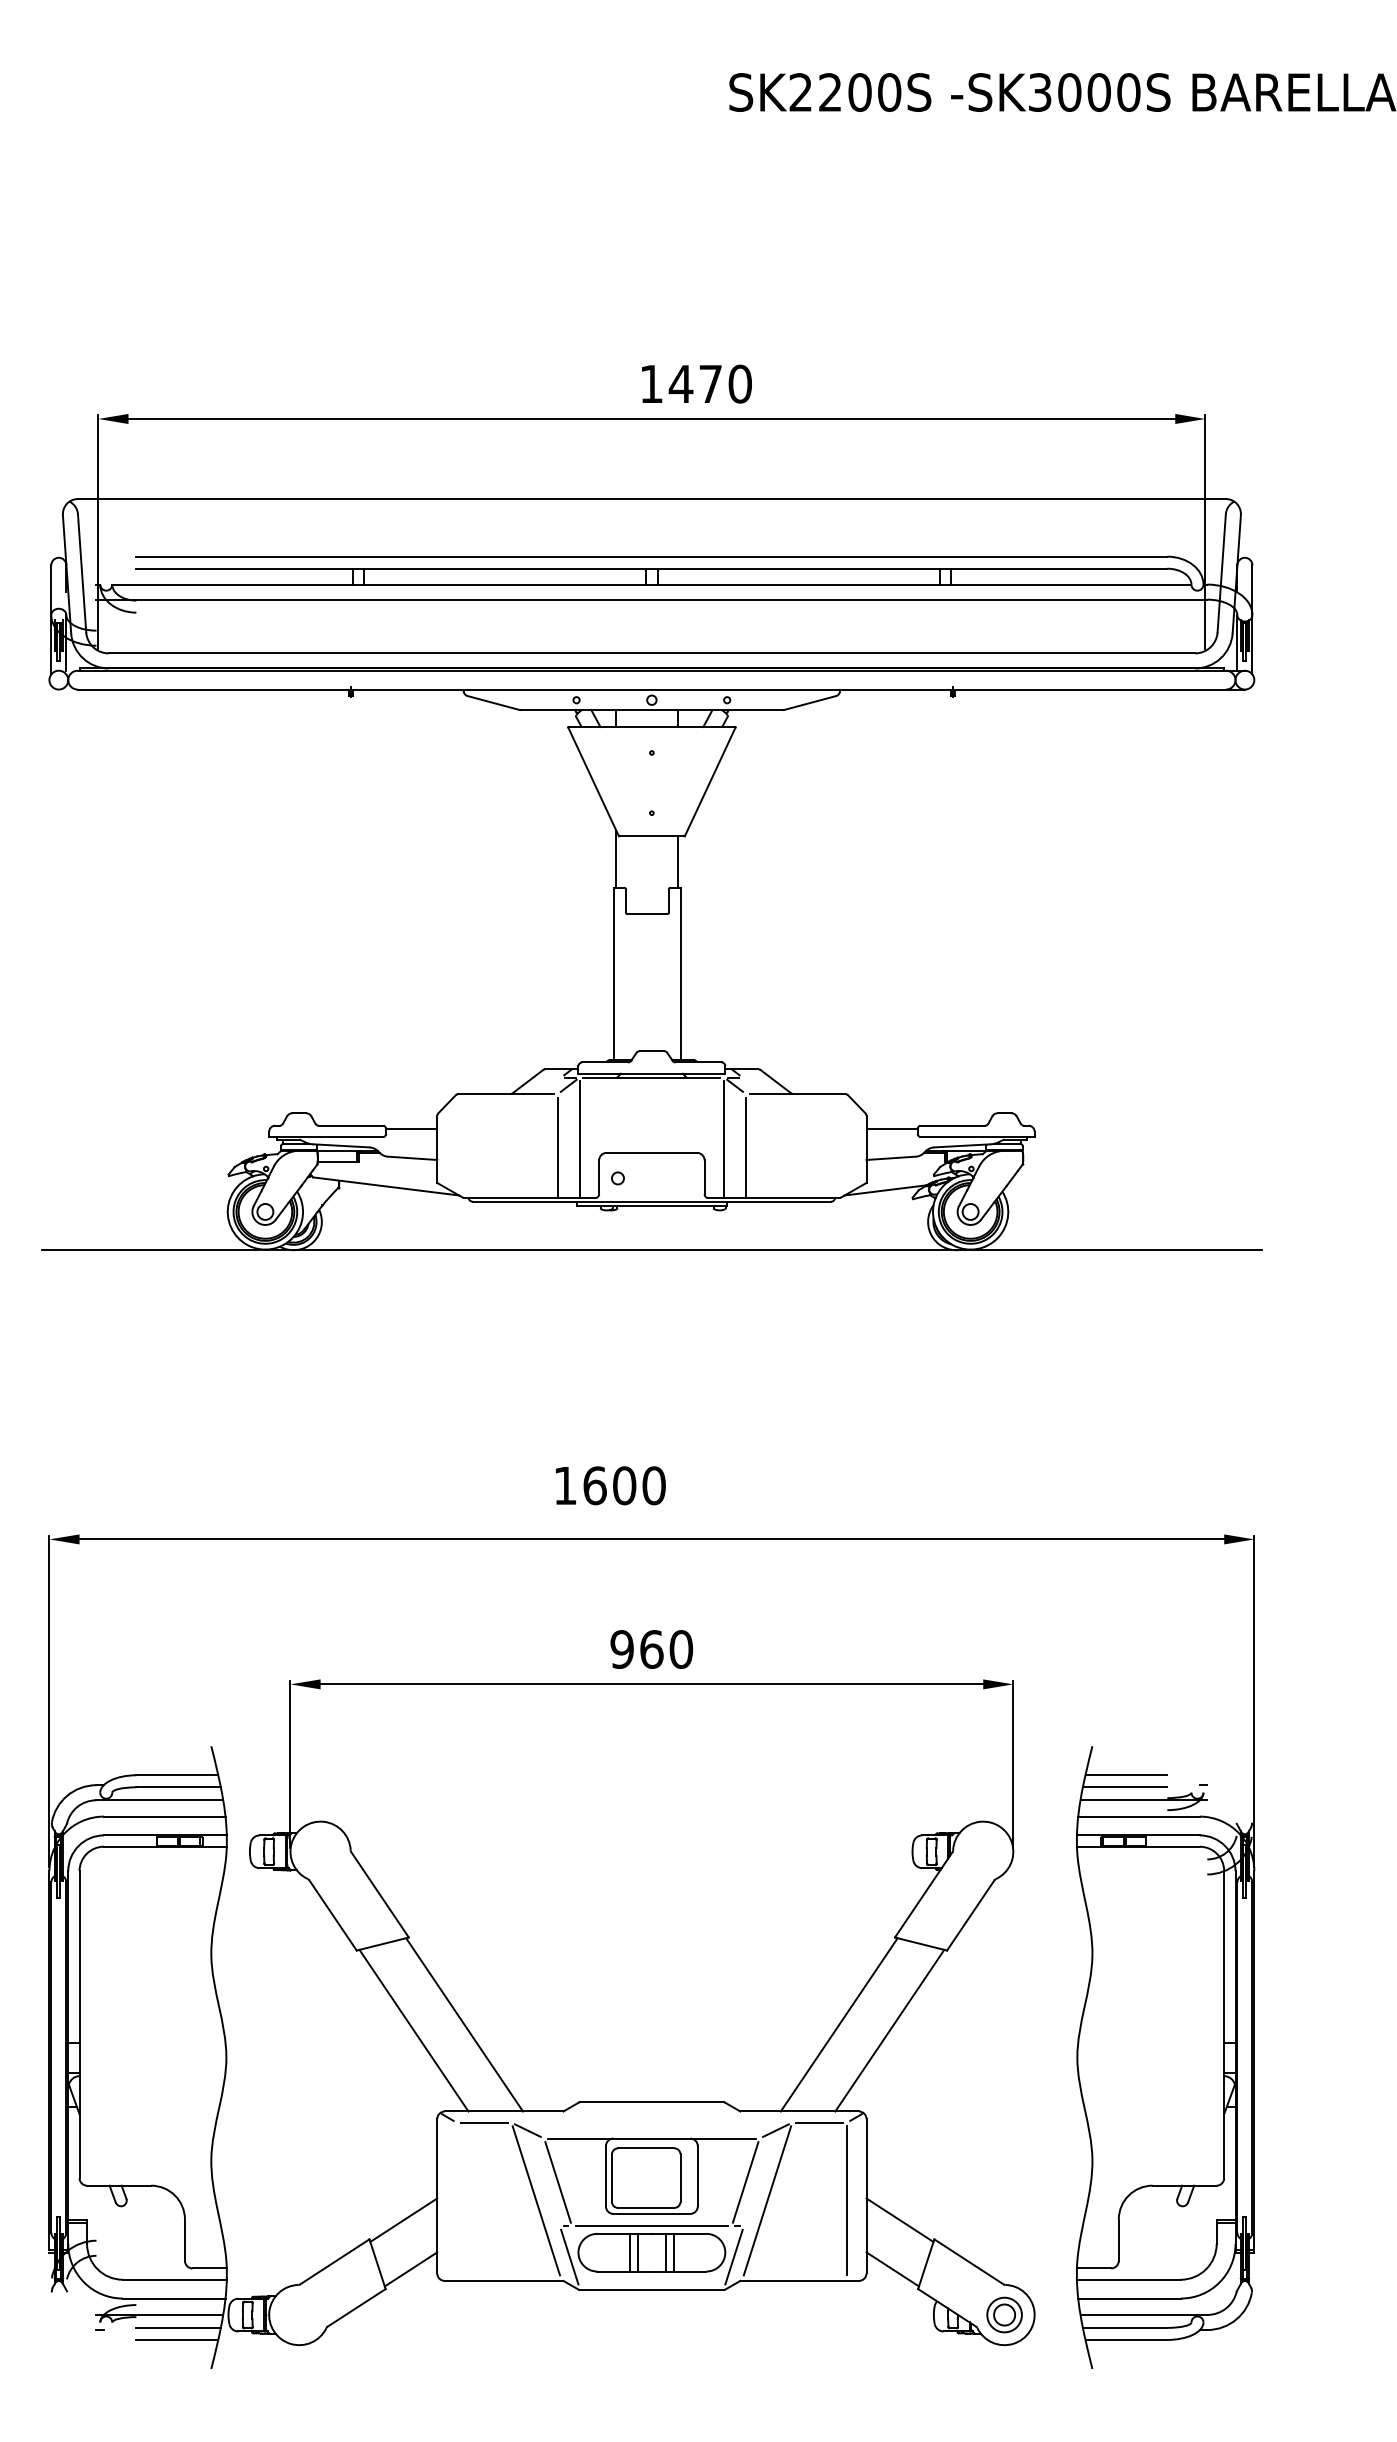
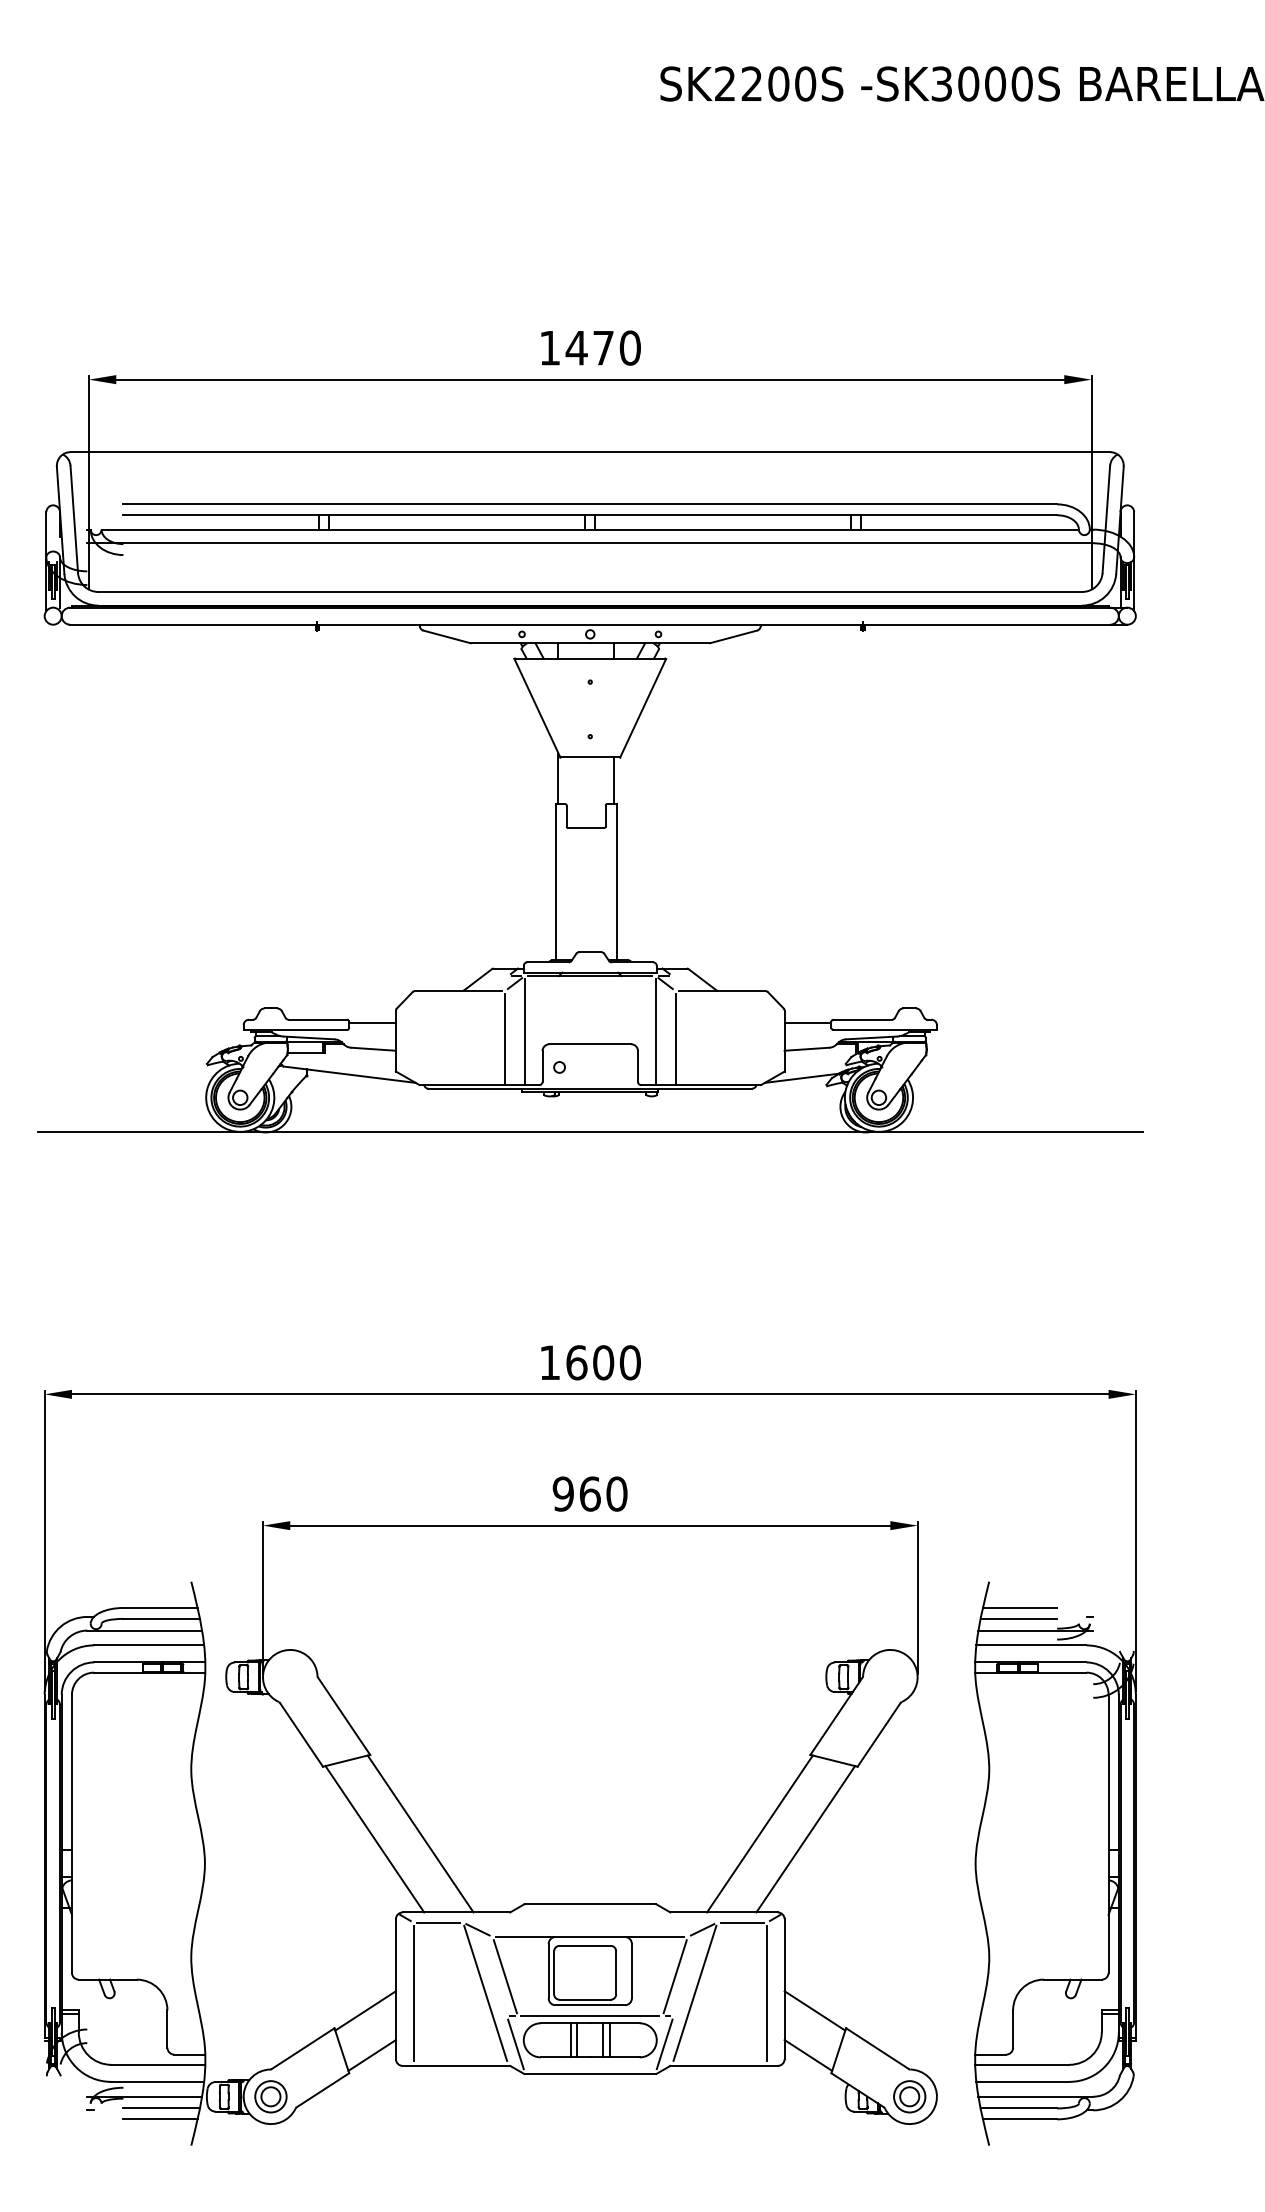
text: (696, 383) -> (590, 347), moved
text: (610, 1485) -> (590, 1362), moved
line: (456, 2200) -> (413, 1993), added
part: (298, 2314) -> (270, 2096), added

